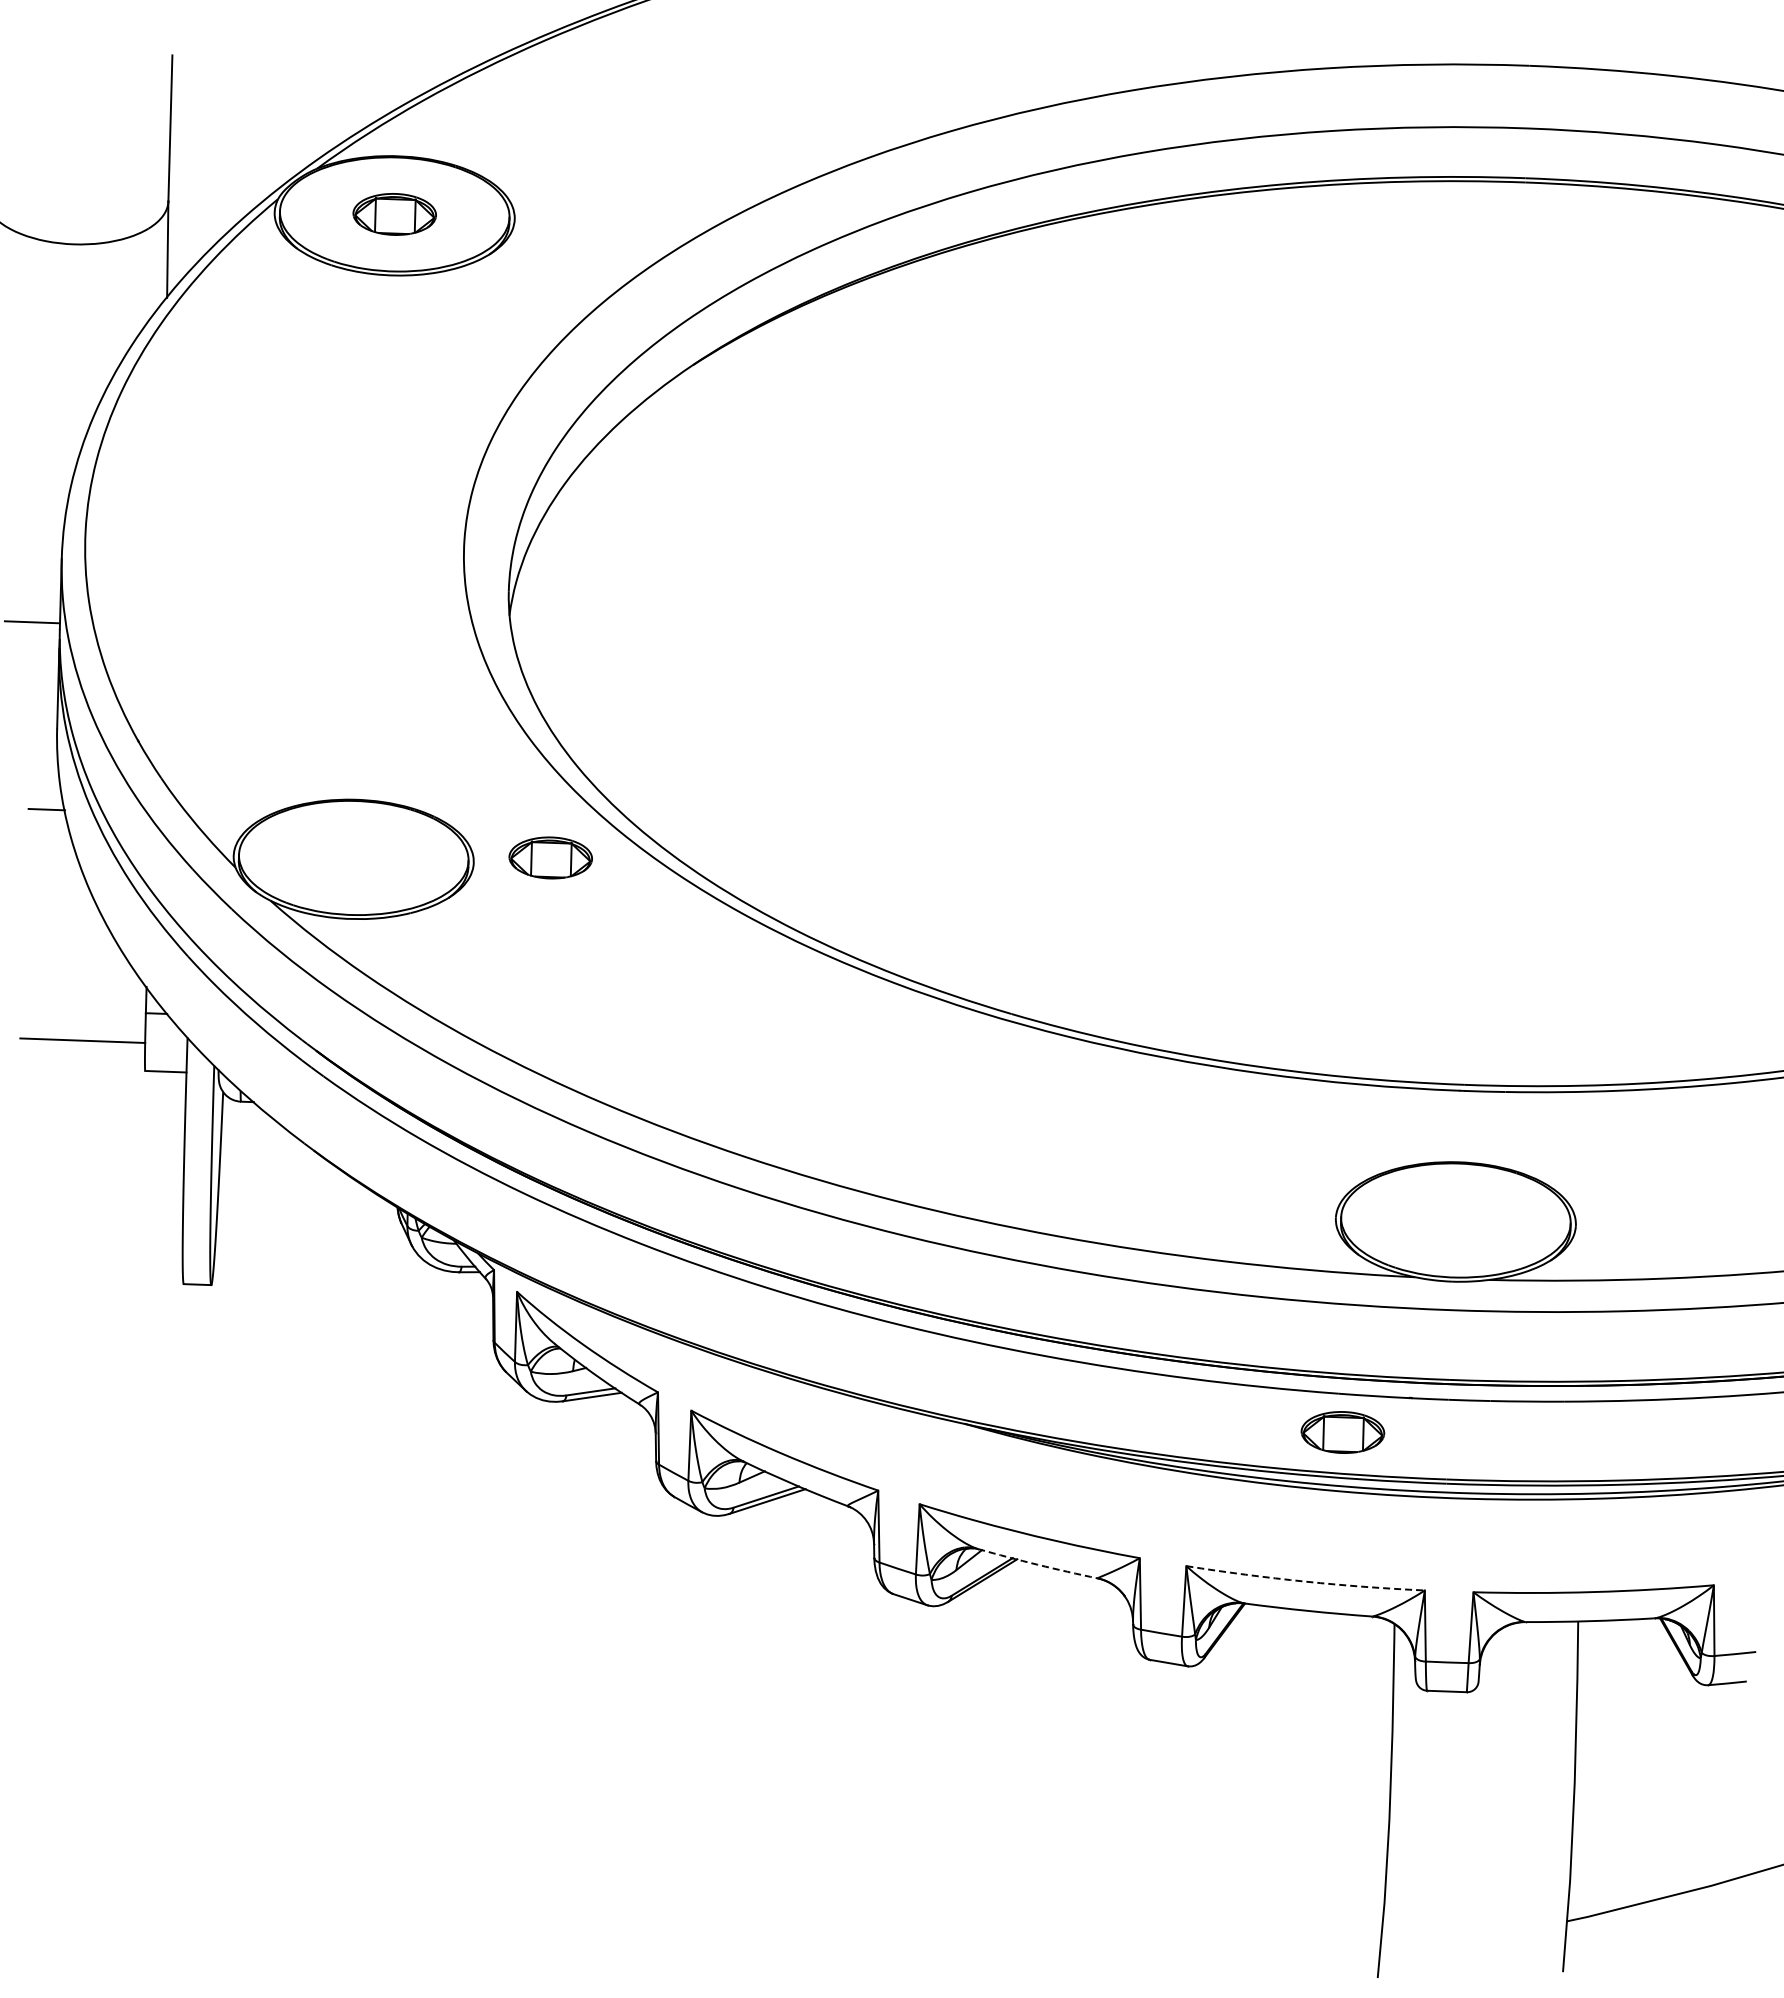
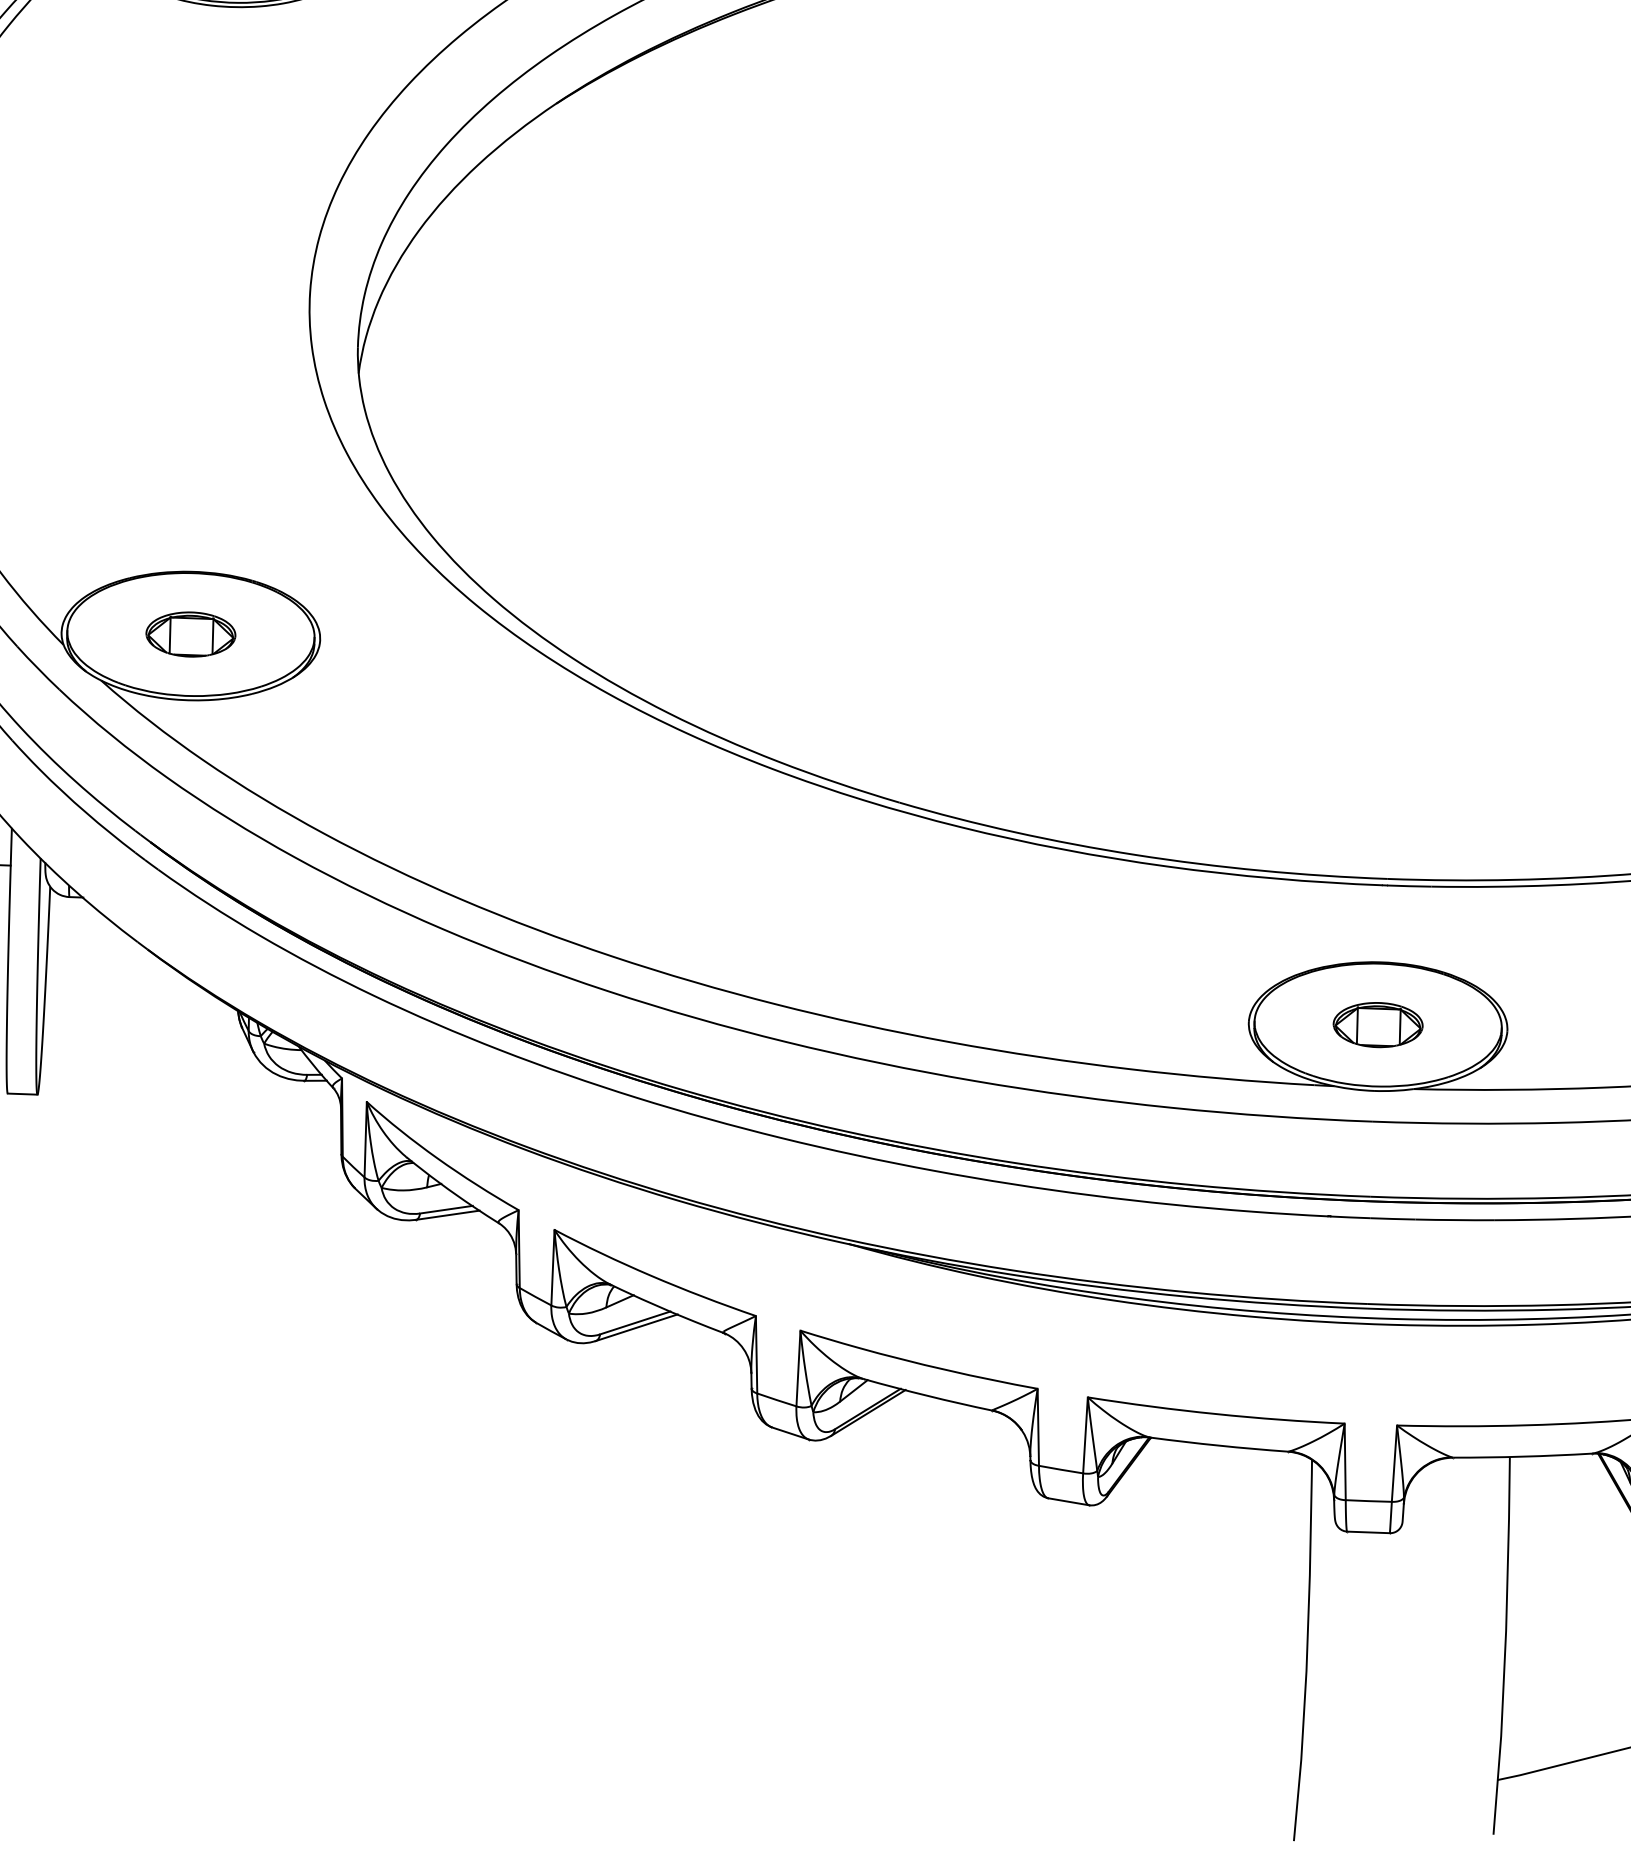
part: (550, 857) -> (190, 634), moved
part: (1342, 1432) -> (1377, 1025), moved
arc: (1037, 1564) -> (927, 1395), dashed -> solid
arc: (1305, 1581) -> (1216, 1413), dashed -> solid

